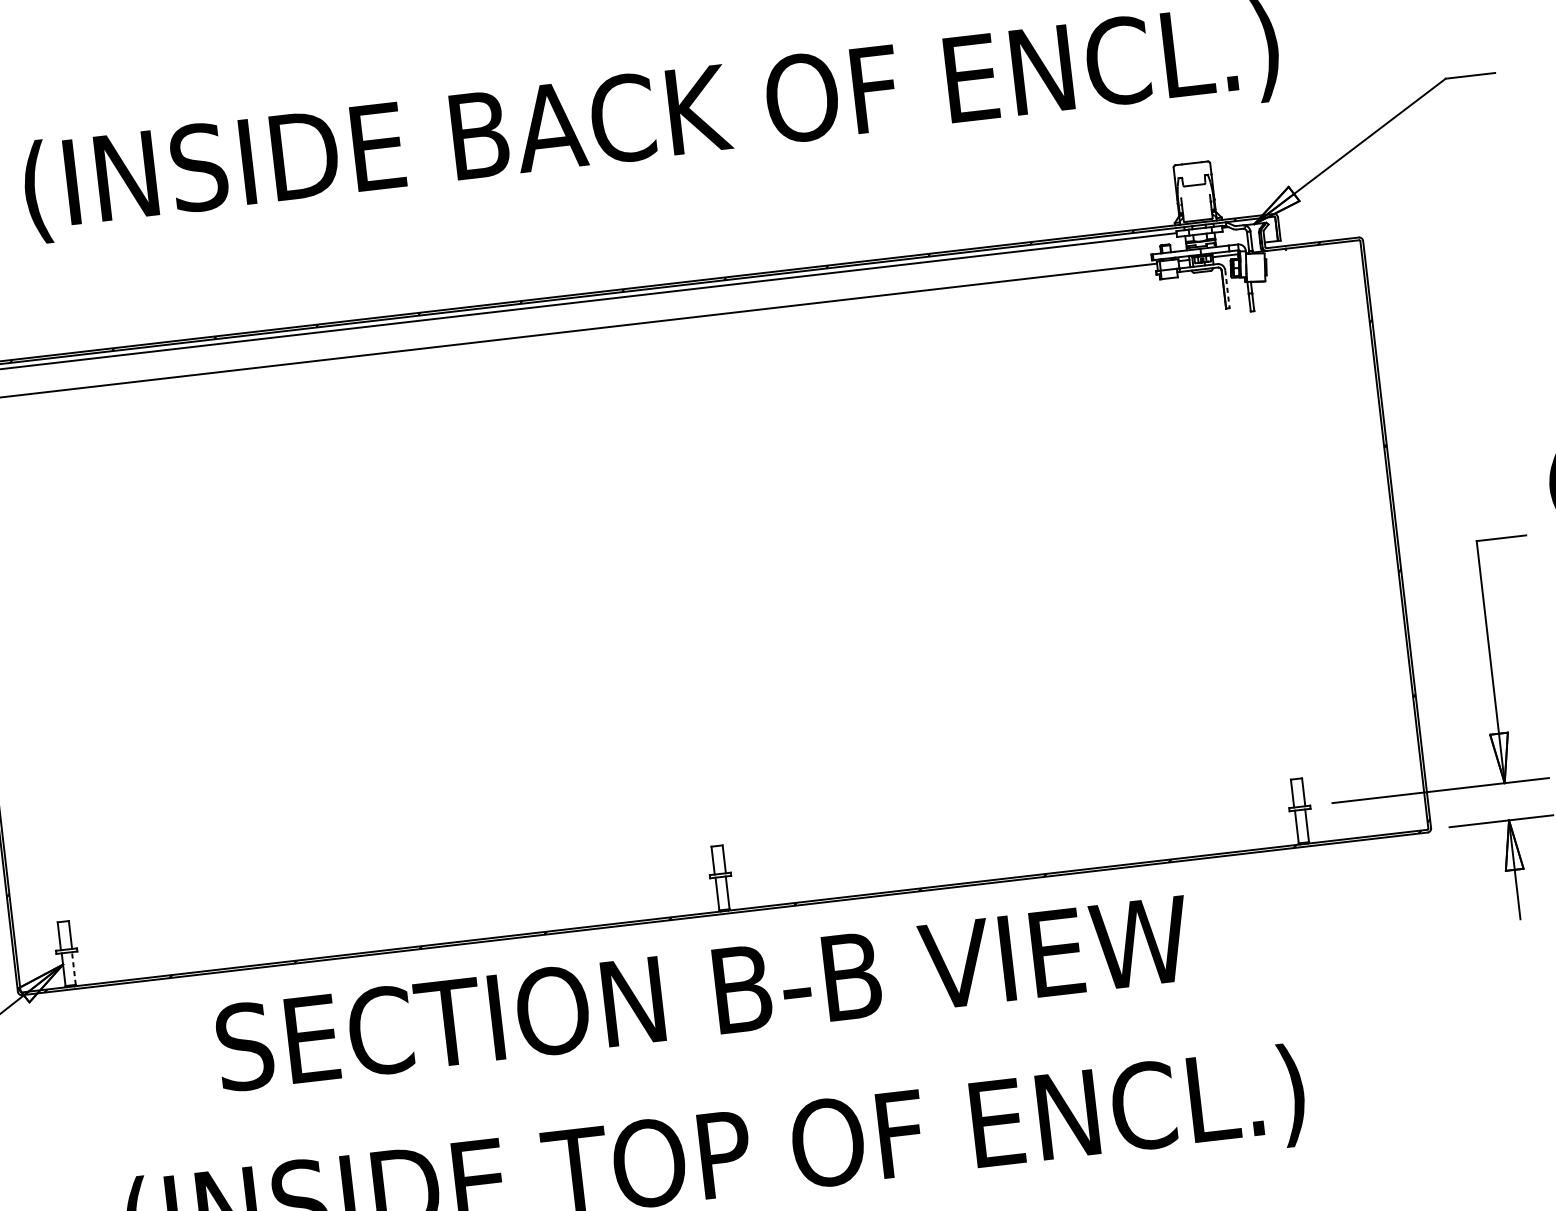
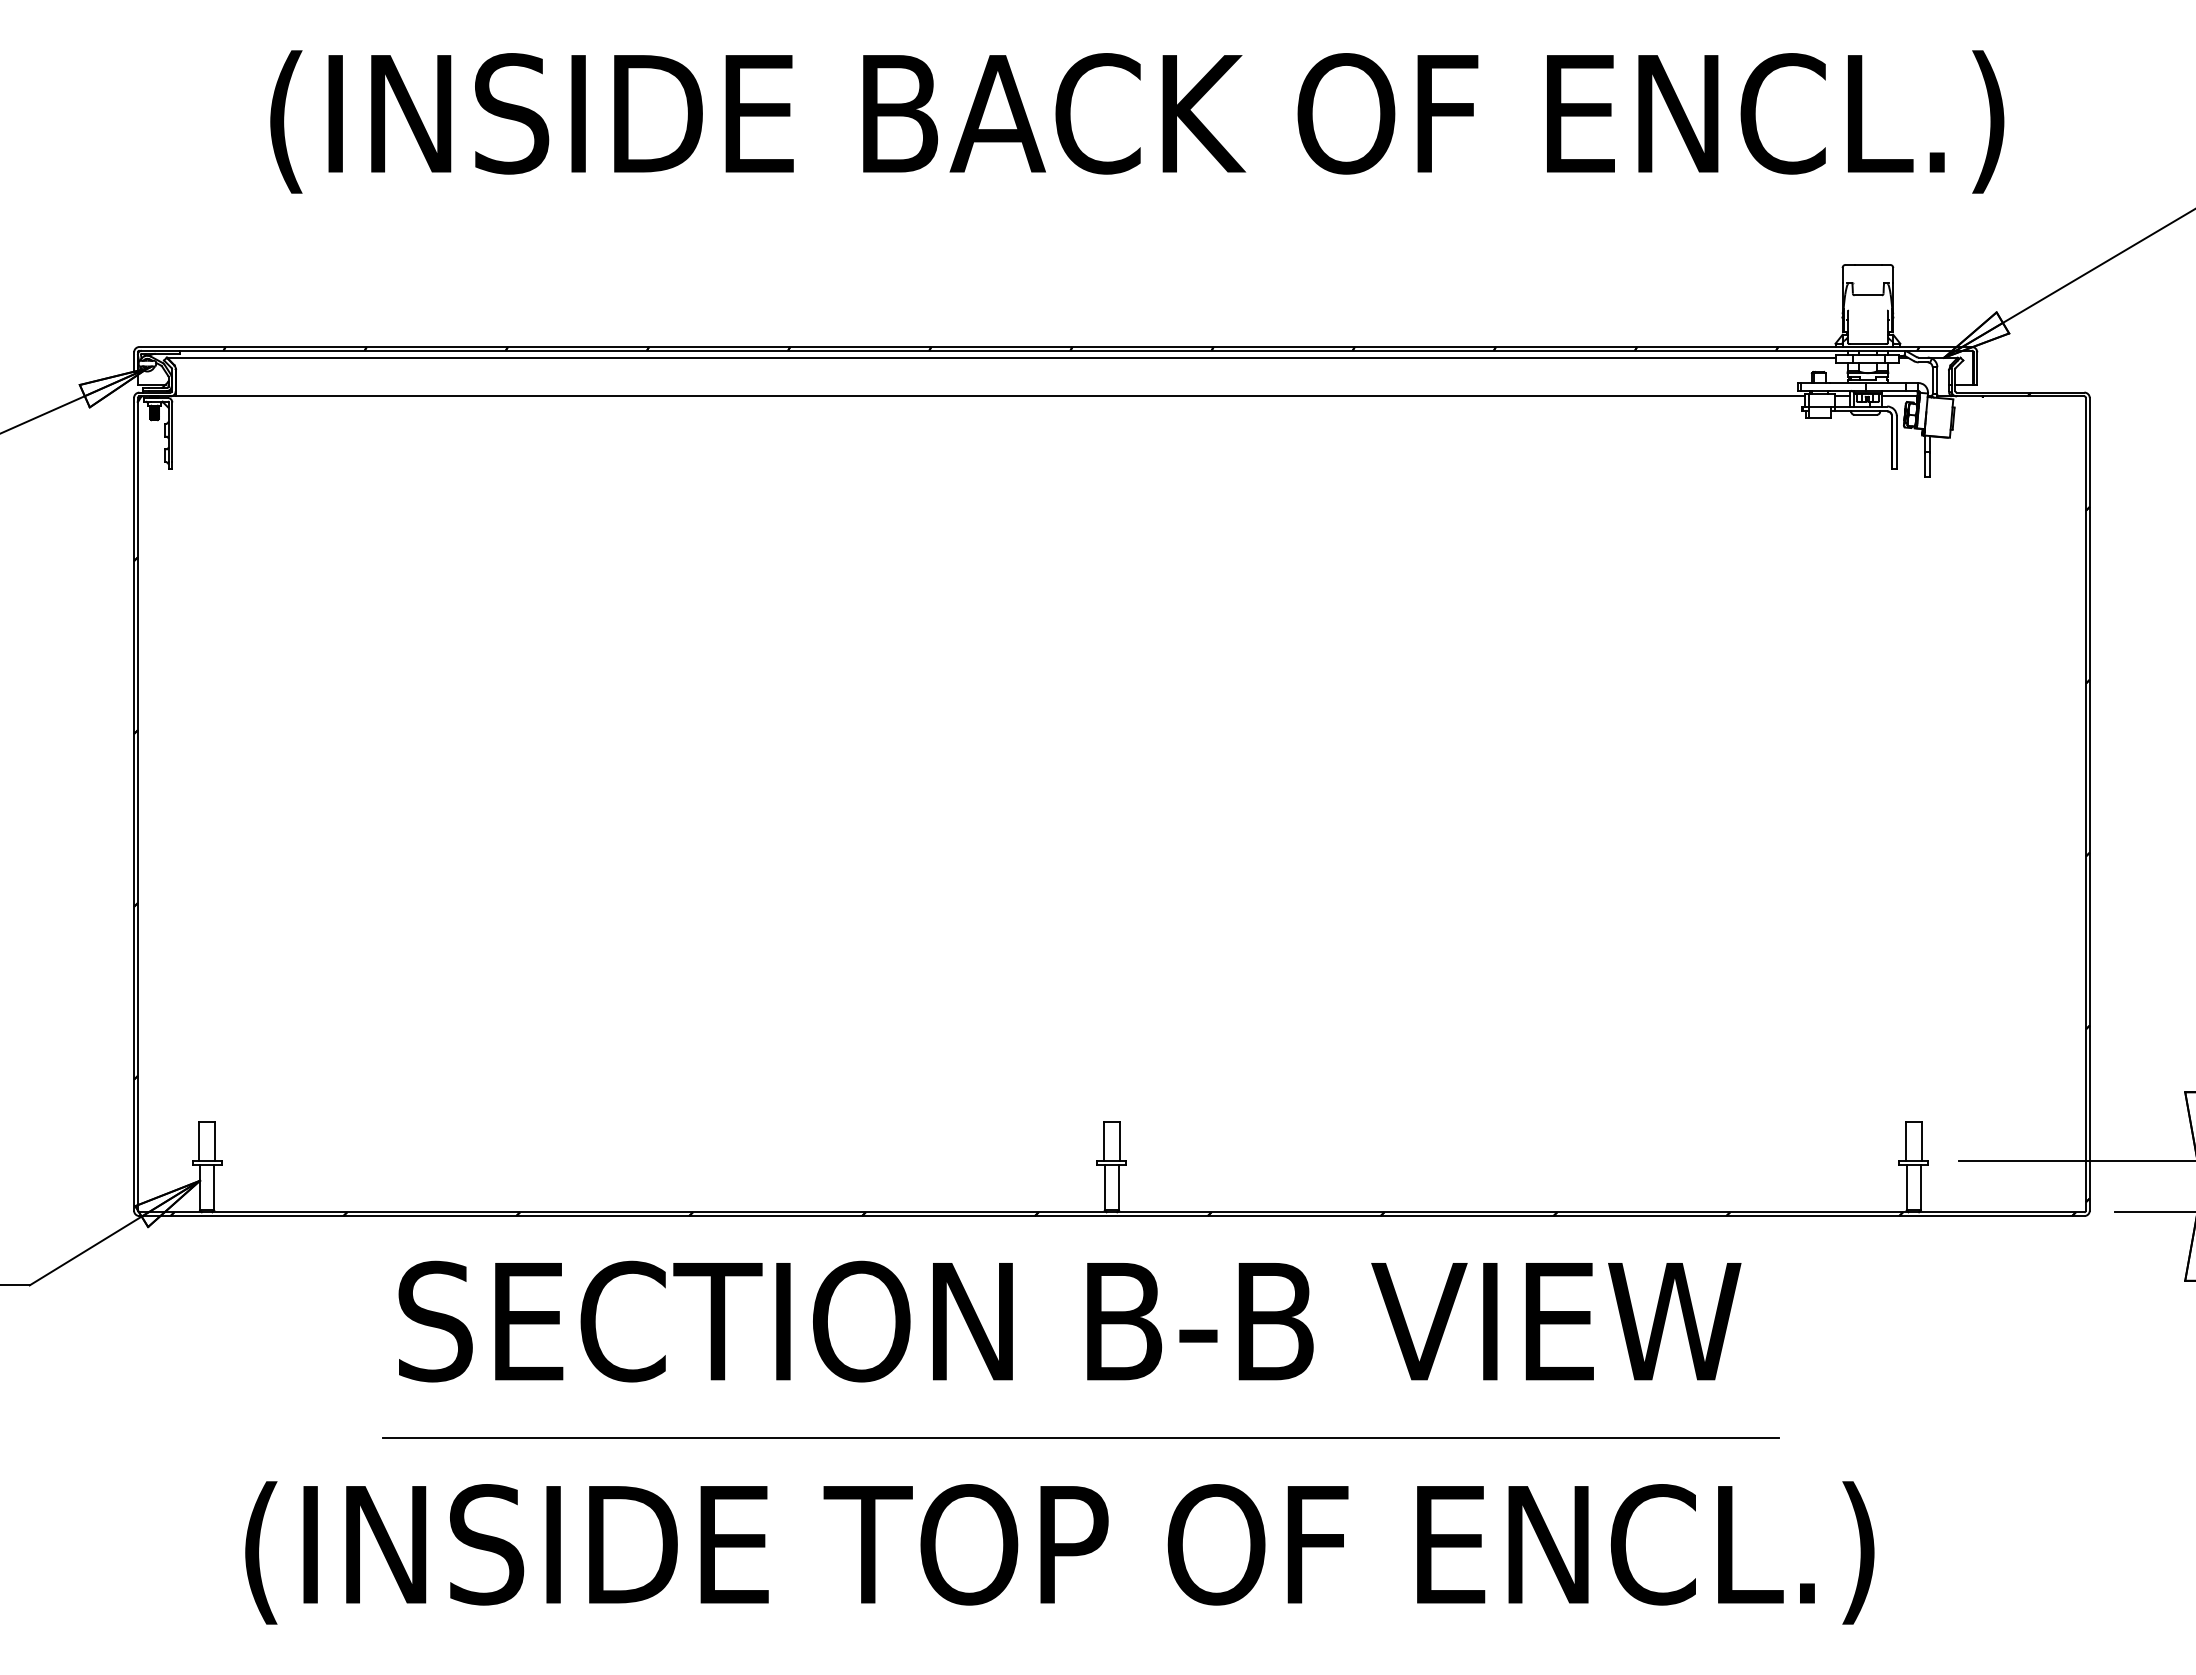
line: (1227, 289) -> (1896, 442), dashed -> solid
line: (74, 968) -> (214, 1187), dashed -> solid
line: (720, 1076) -> (1080, 1437), added

